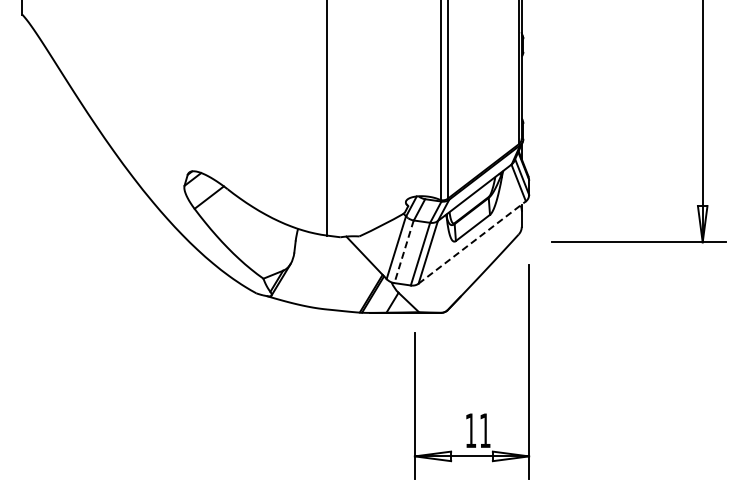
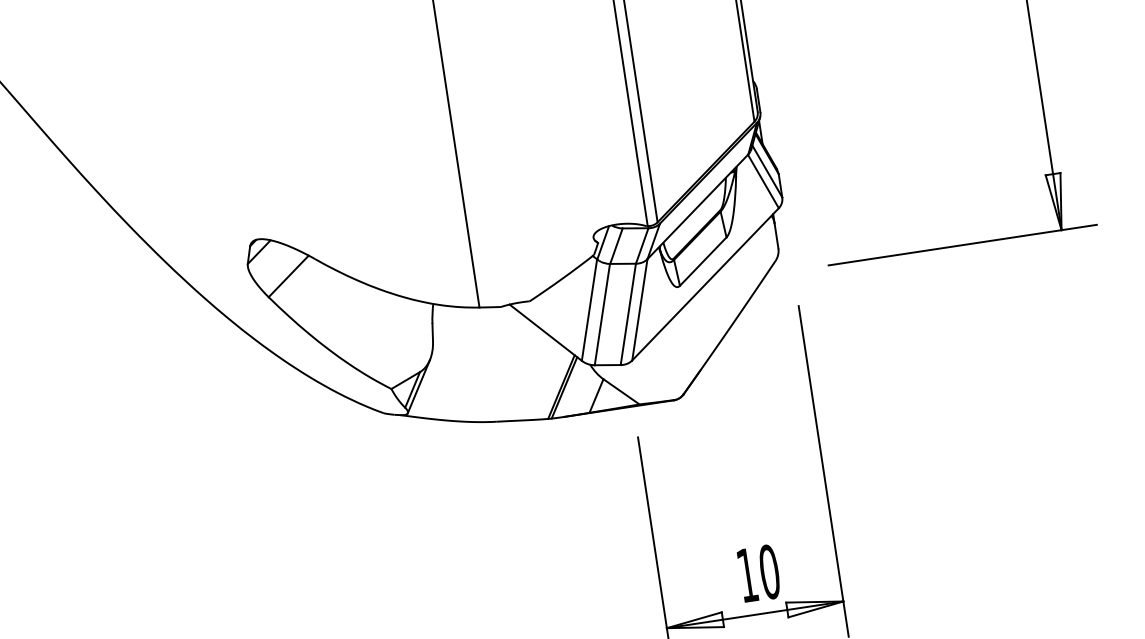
line: (472, 242) -> (705, 284), dashed -> solid
line: (404, 251) -> (602, 314), dashed -> solid
text: (484, 430) -> (768, 571), 11 -> 10

